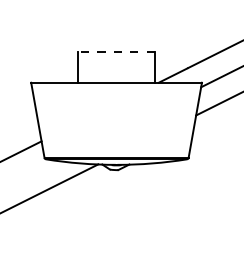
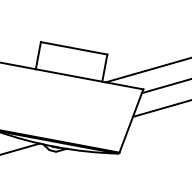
line: (116, 51) -> (74, 48), dashed -> solid

